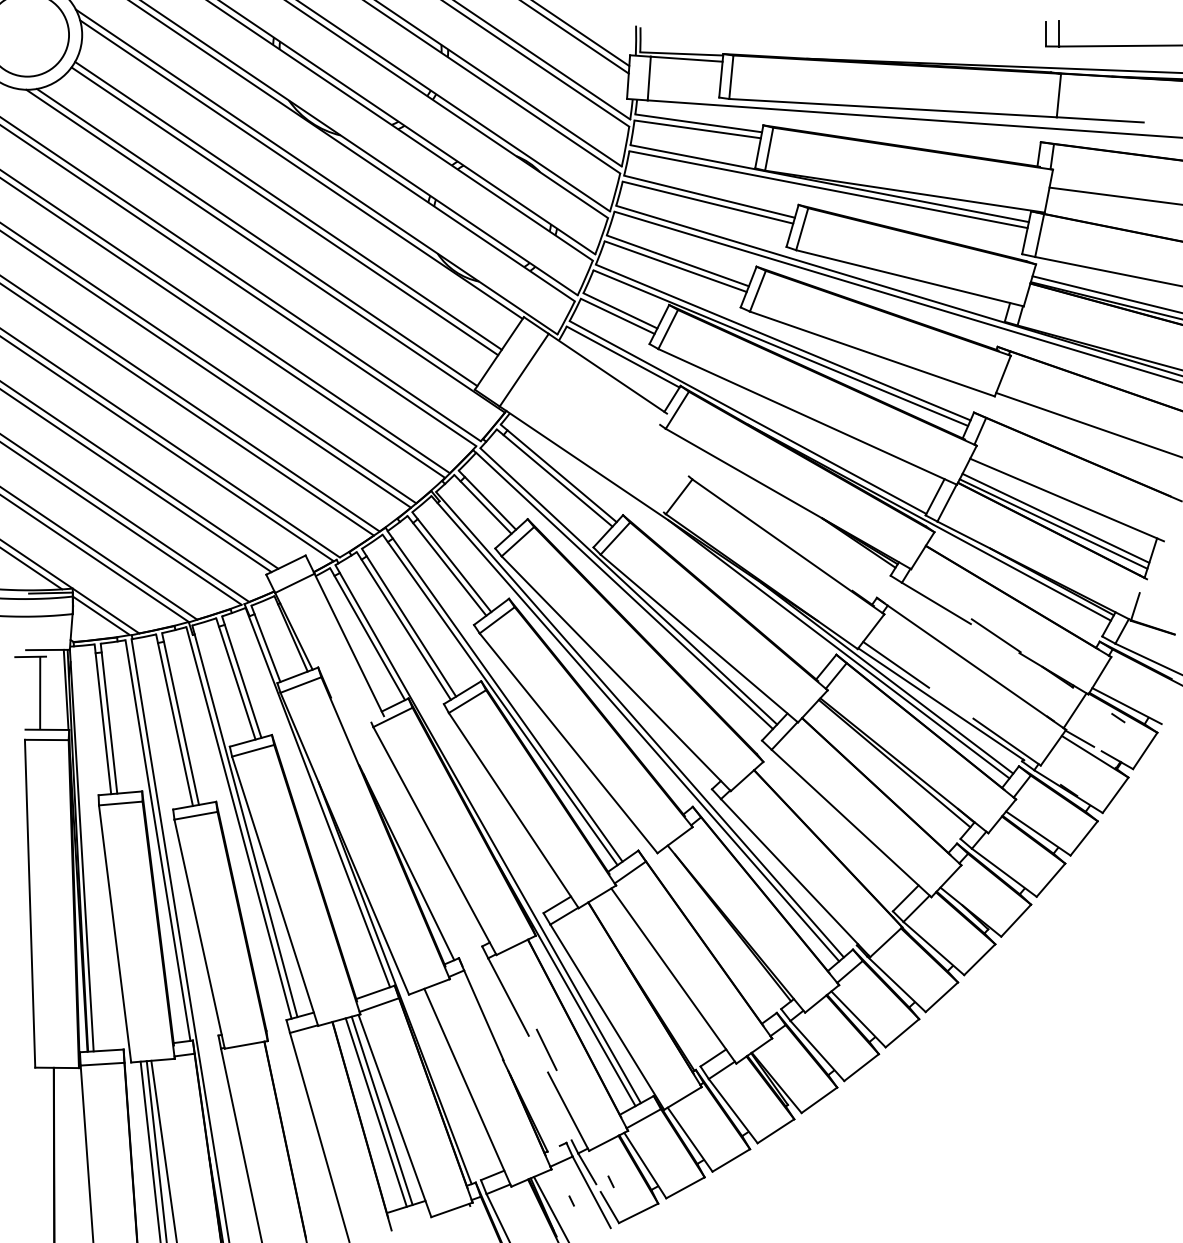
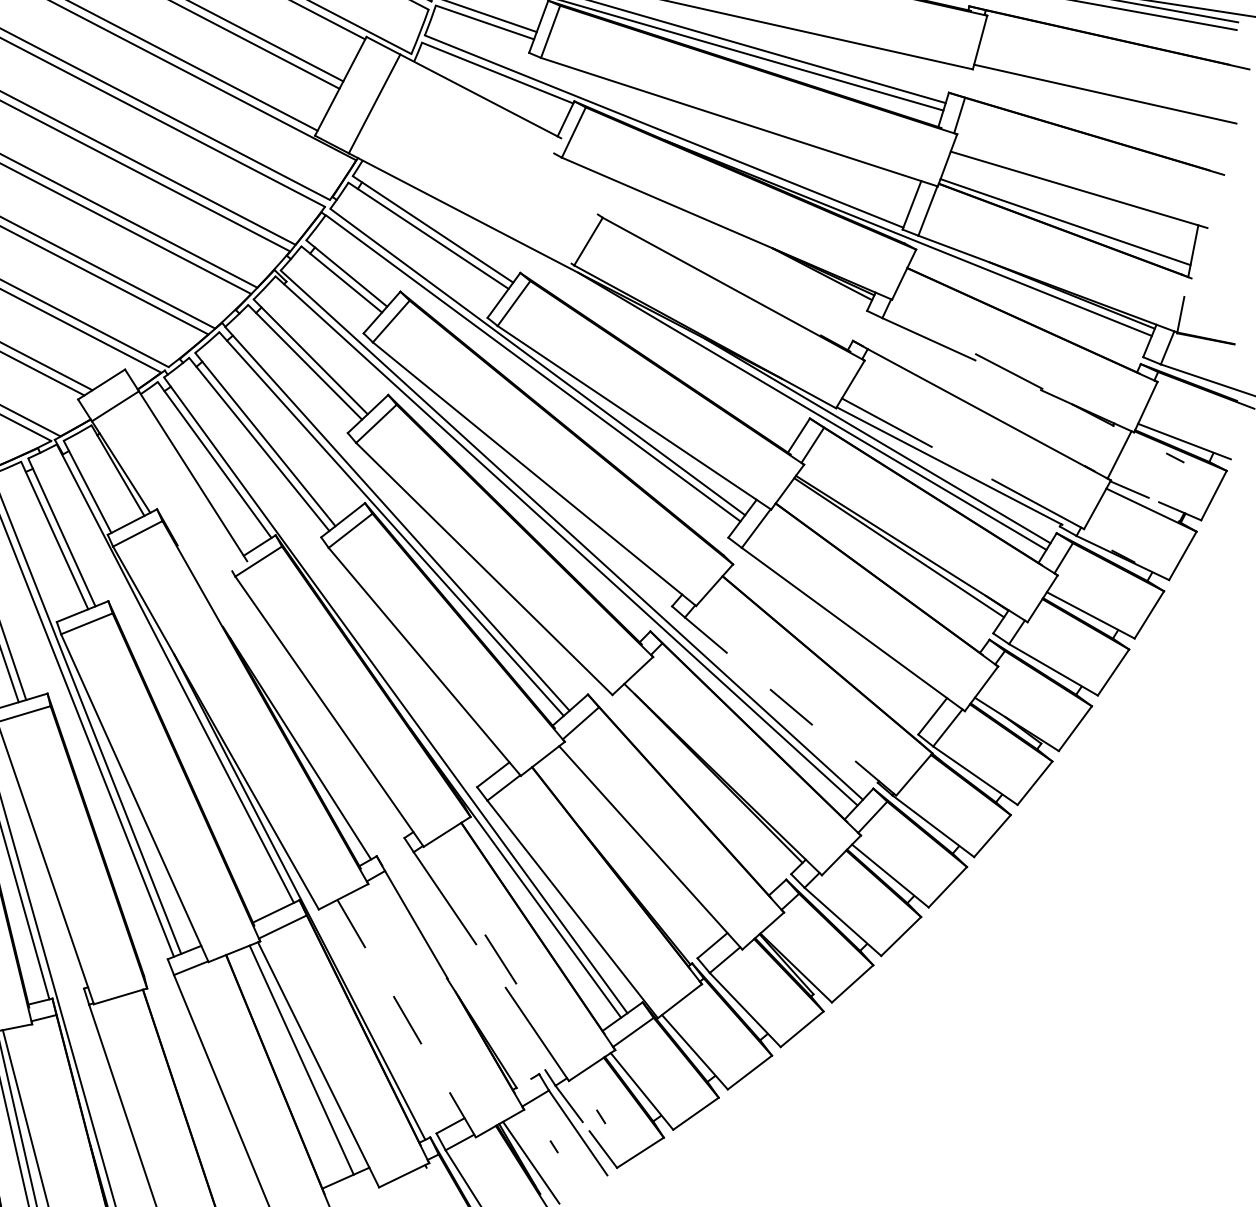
line: (1055, 517) -> (1066, 213), removed
line: (795, 878) -> (790, 707), solid -> dashed
line: (468, 1088) -> (407, 1019), solid -> dashed
line: (375, 1112) -> (293, 1063), removed

